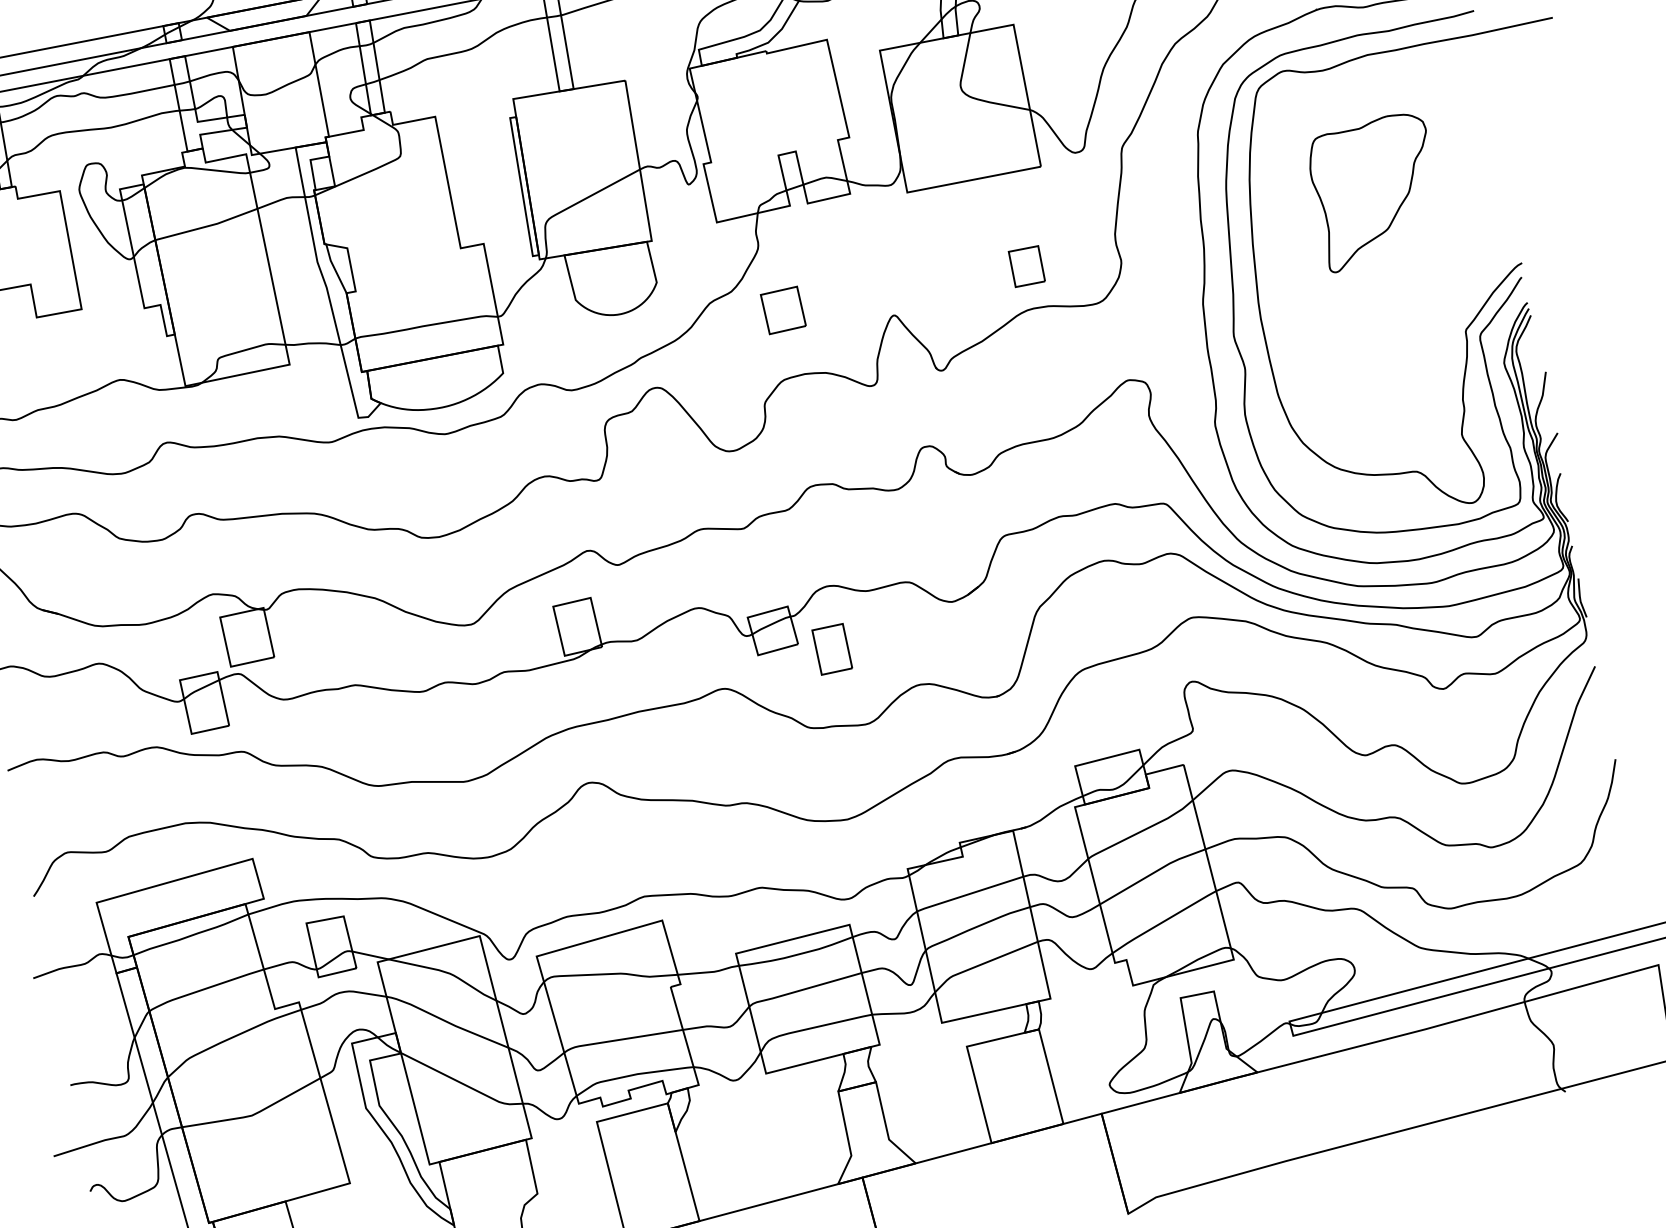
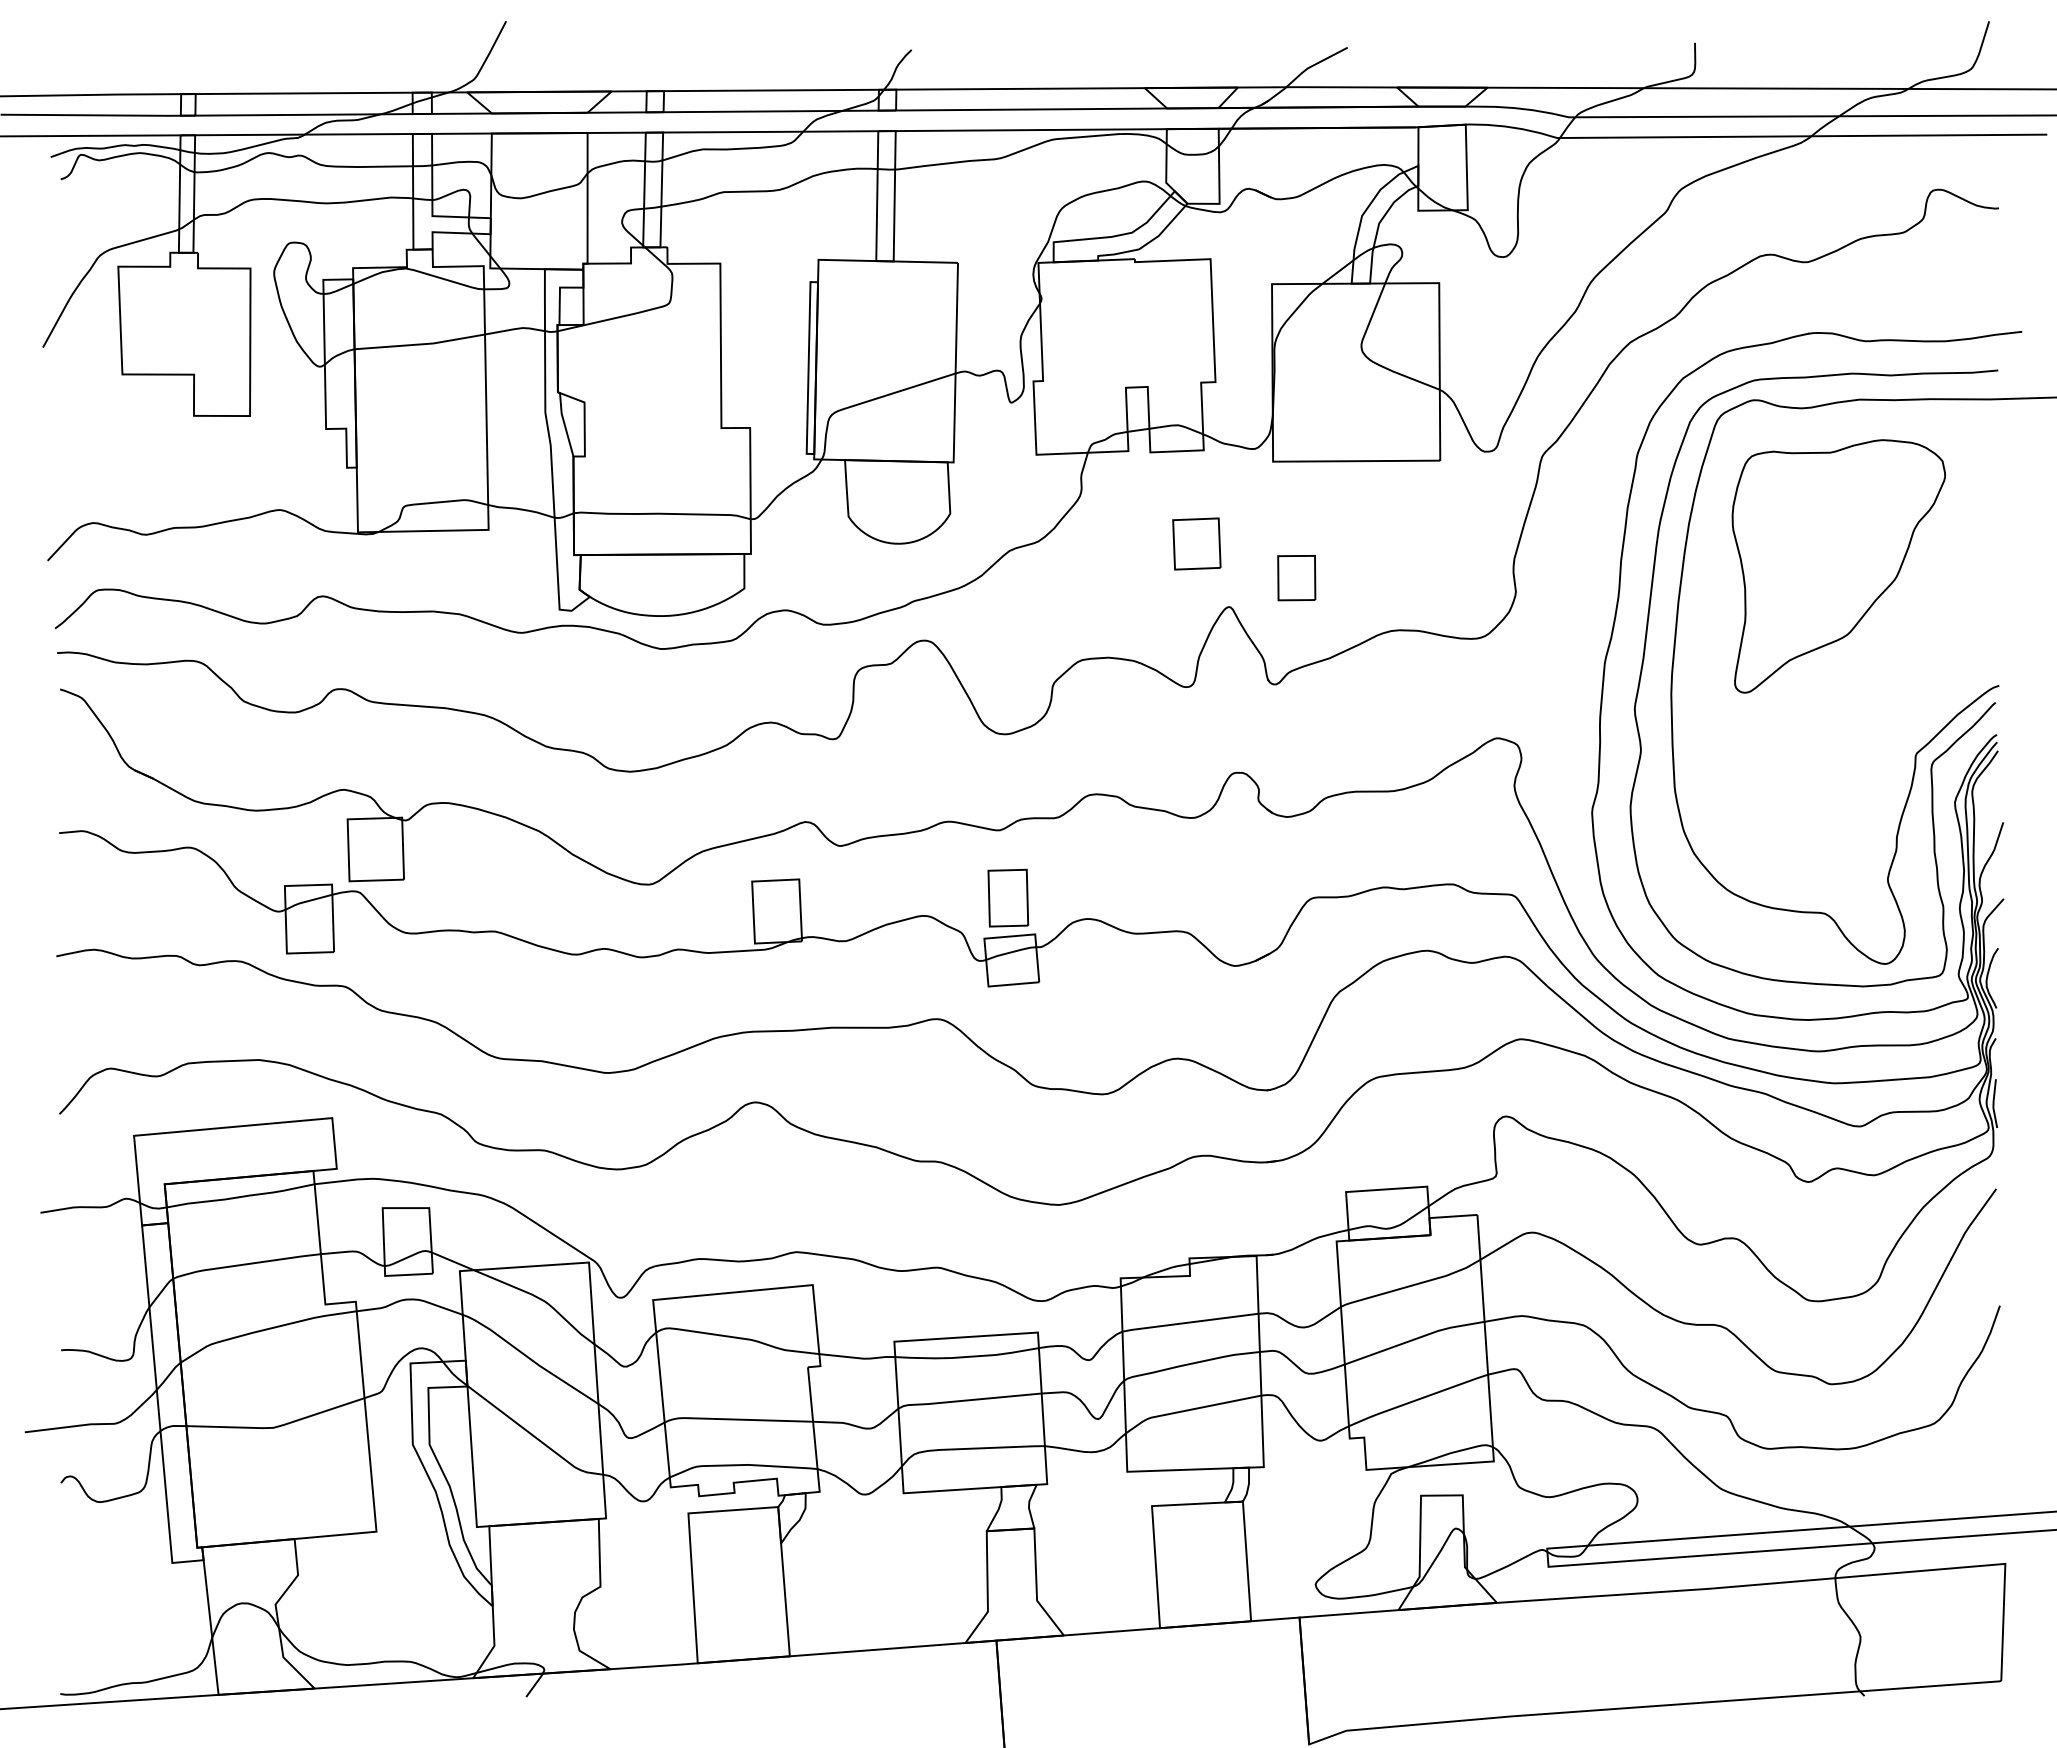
part: (1375, 191) -> (1838, 566), size x1.43
part: (1026, 266) -> (1296, 578), moved
part: (783, 310) -> (1196, 543), moved
part: (832, 648) -> (1008, 897), moved

